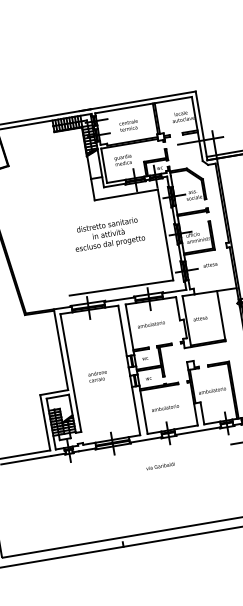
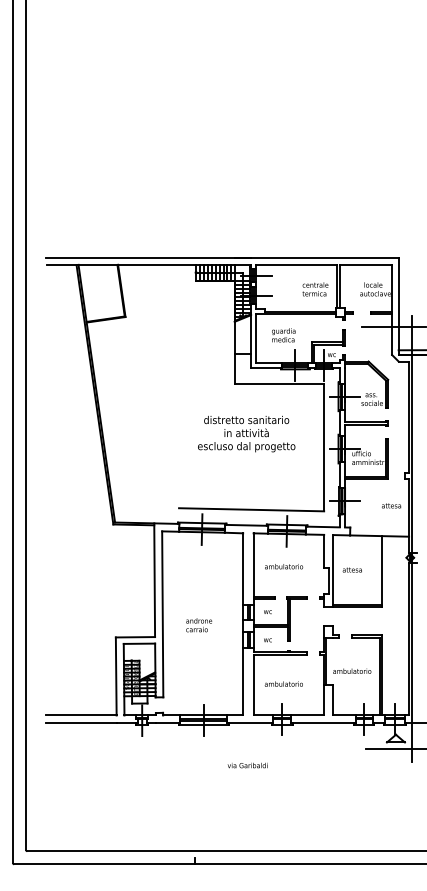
text: (129, 125) -> (315, 289), moved
text: (210, 264) -> (391, 505), moved
text: (160, 466) -> (247, 765), moved

